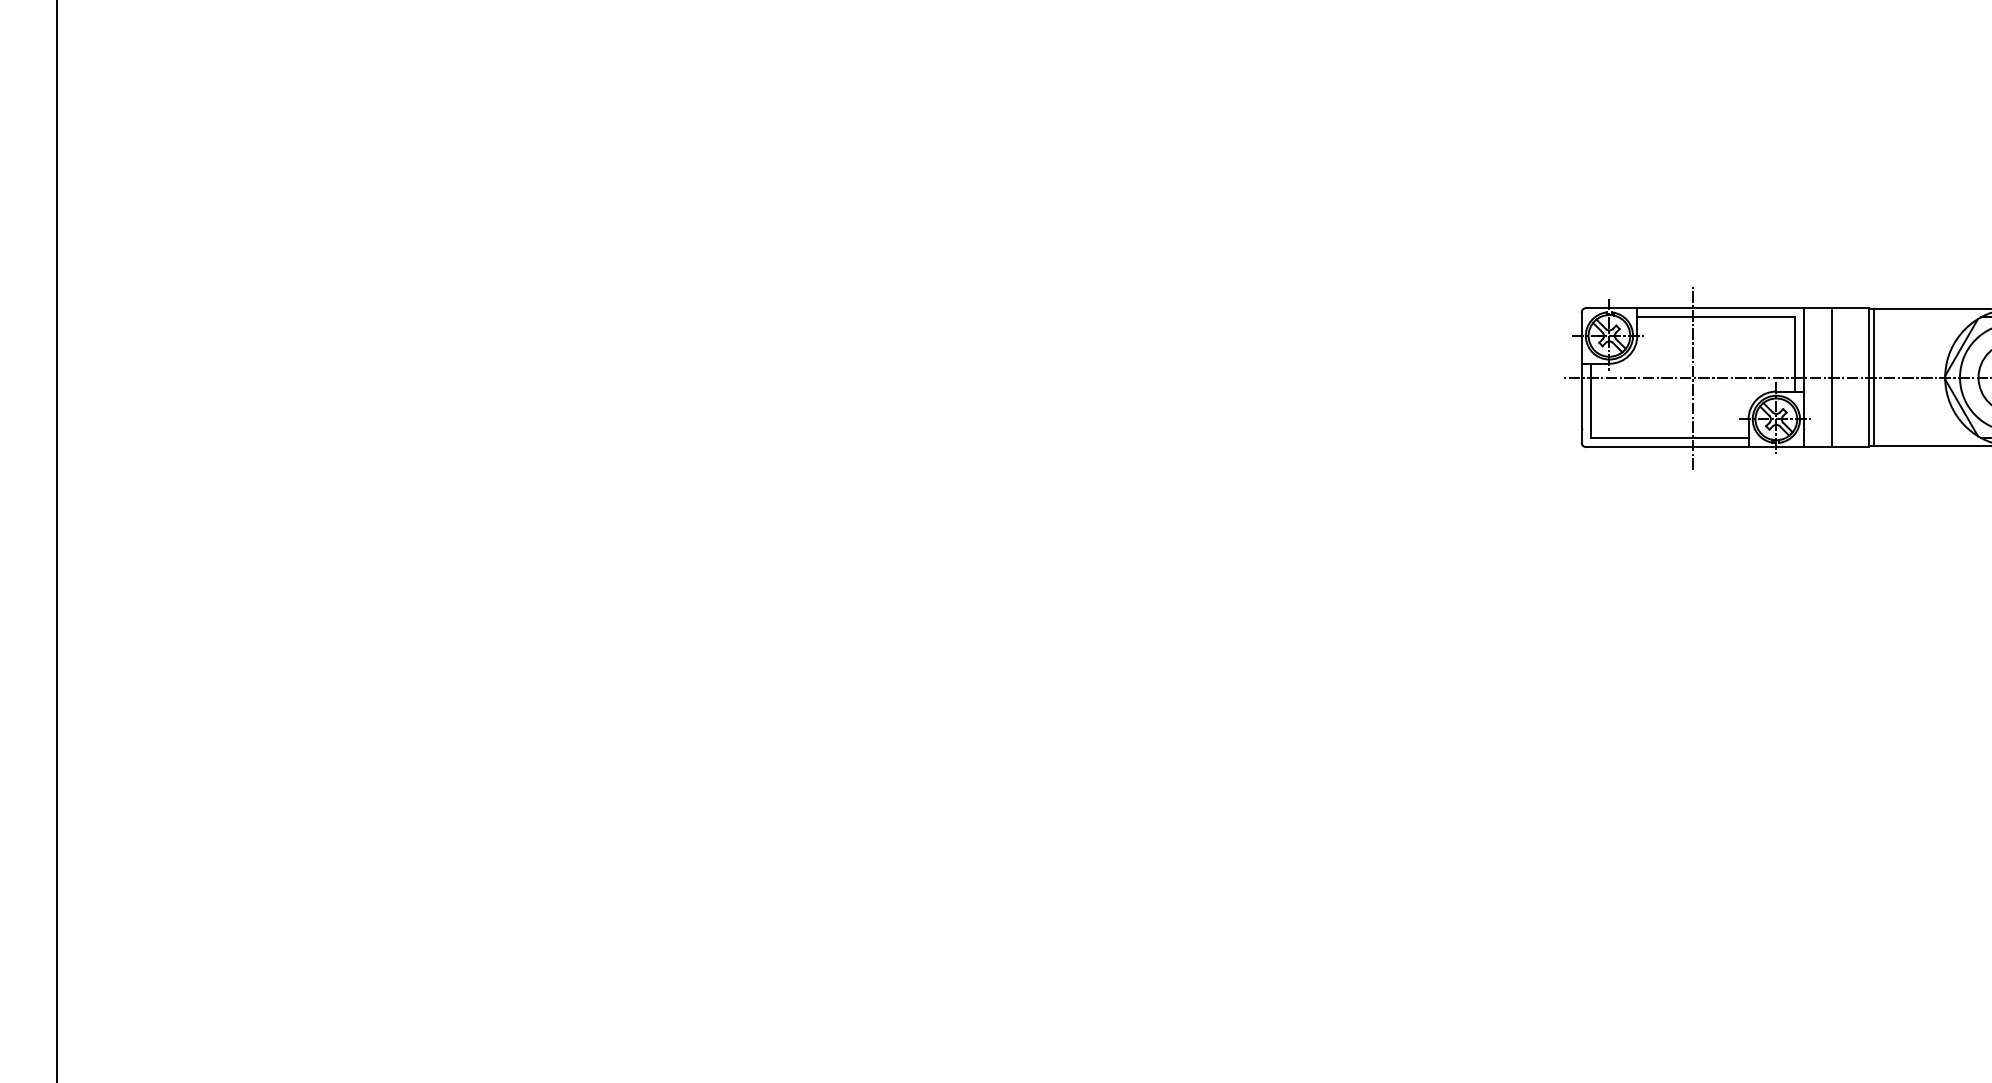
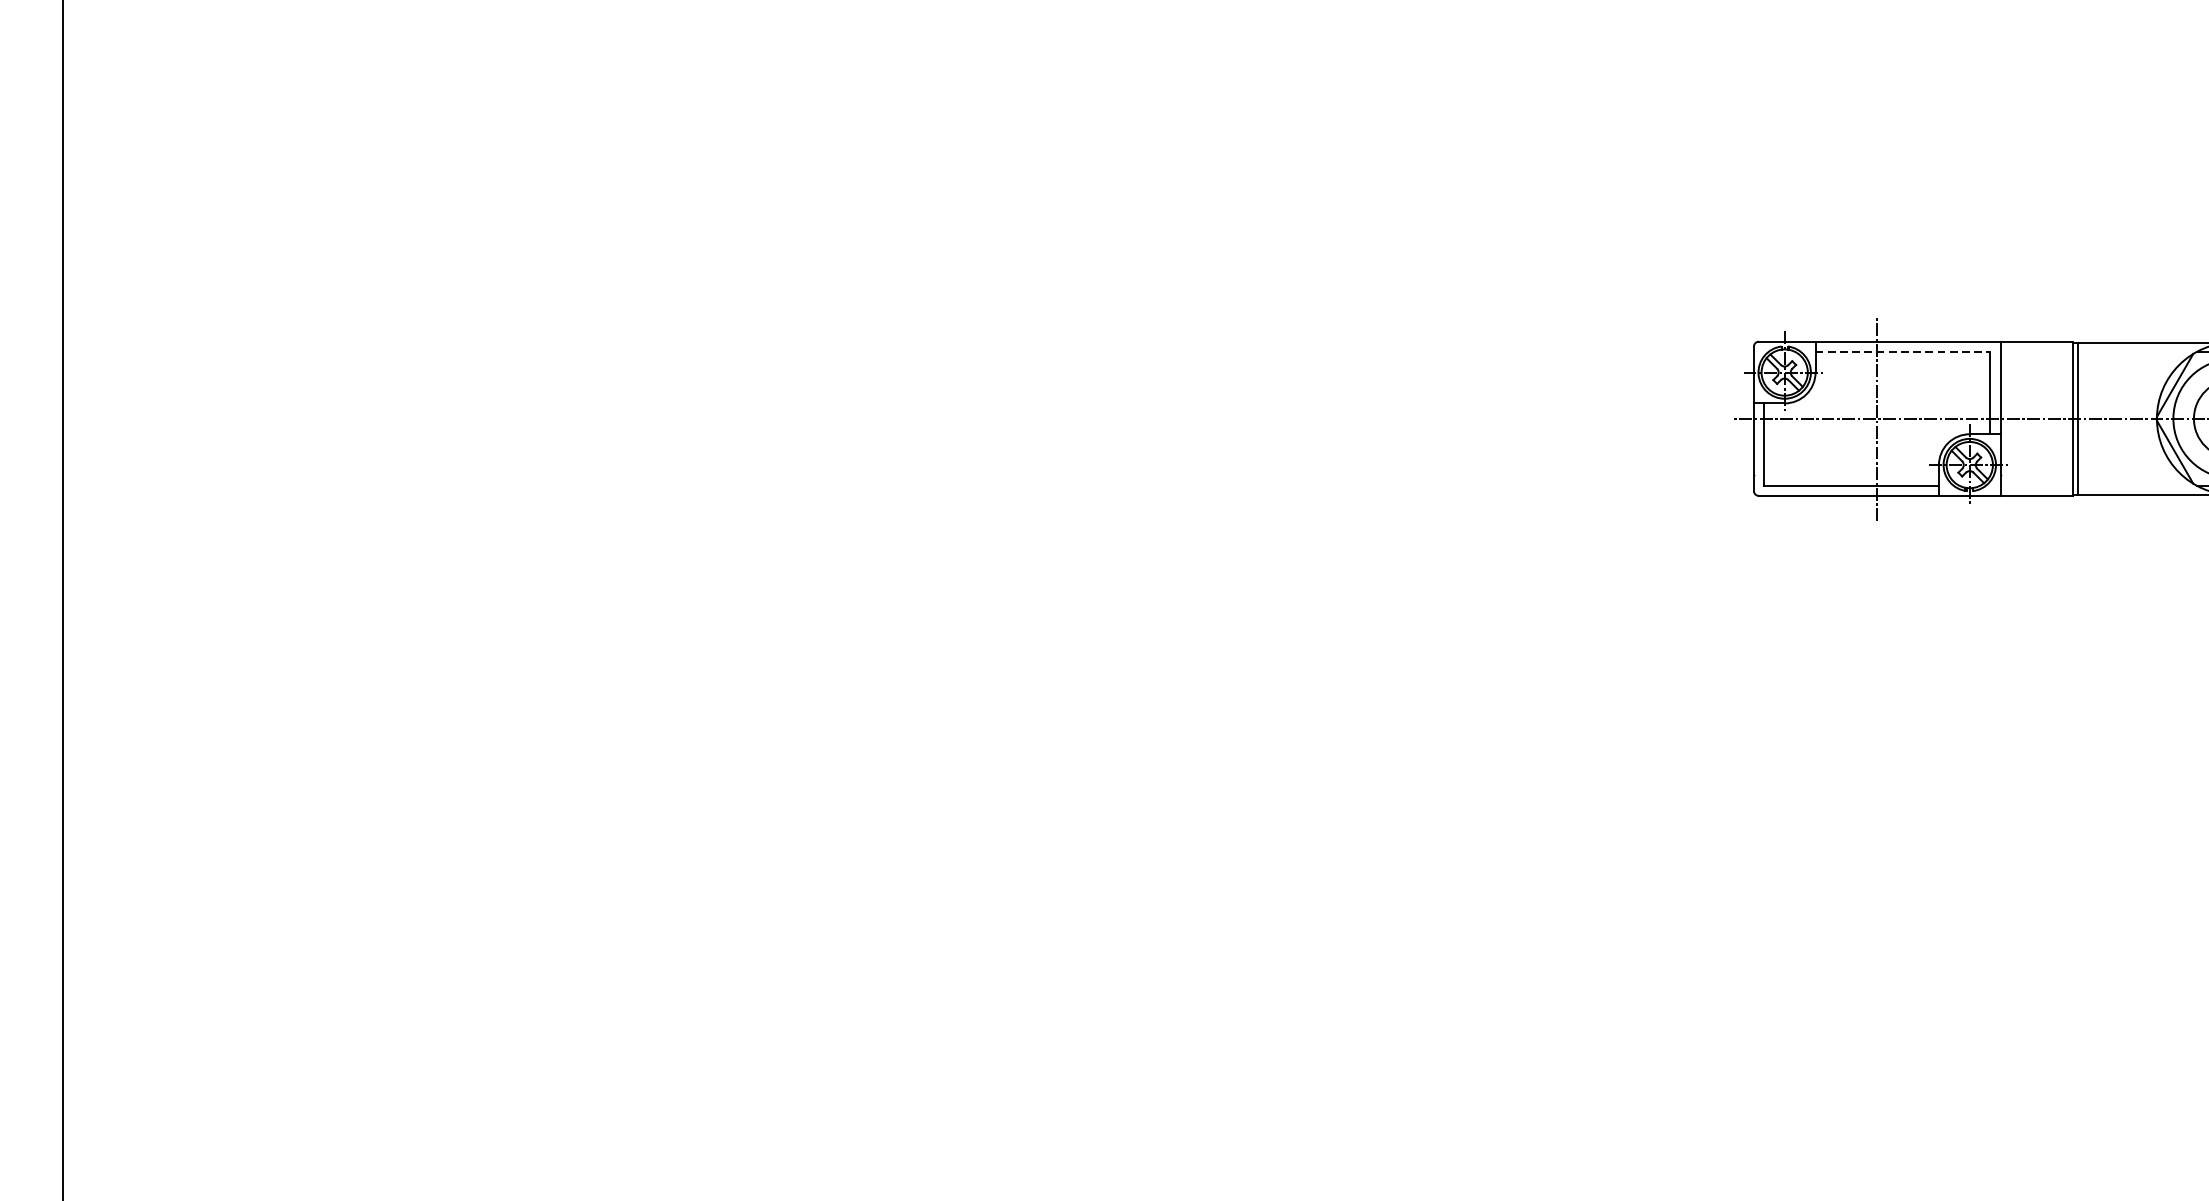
line: (1716, 317) -> (1903, 352), solid -> dashed
line: (1832, 377) -> (2032, 418), removed

